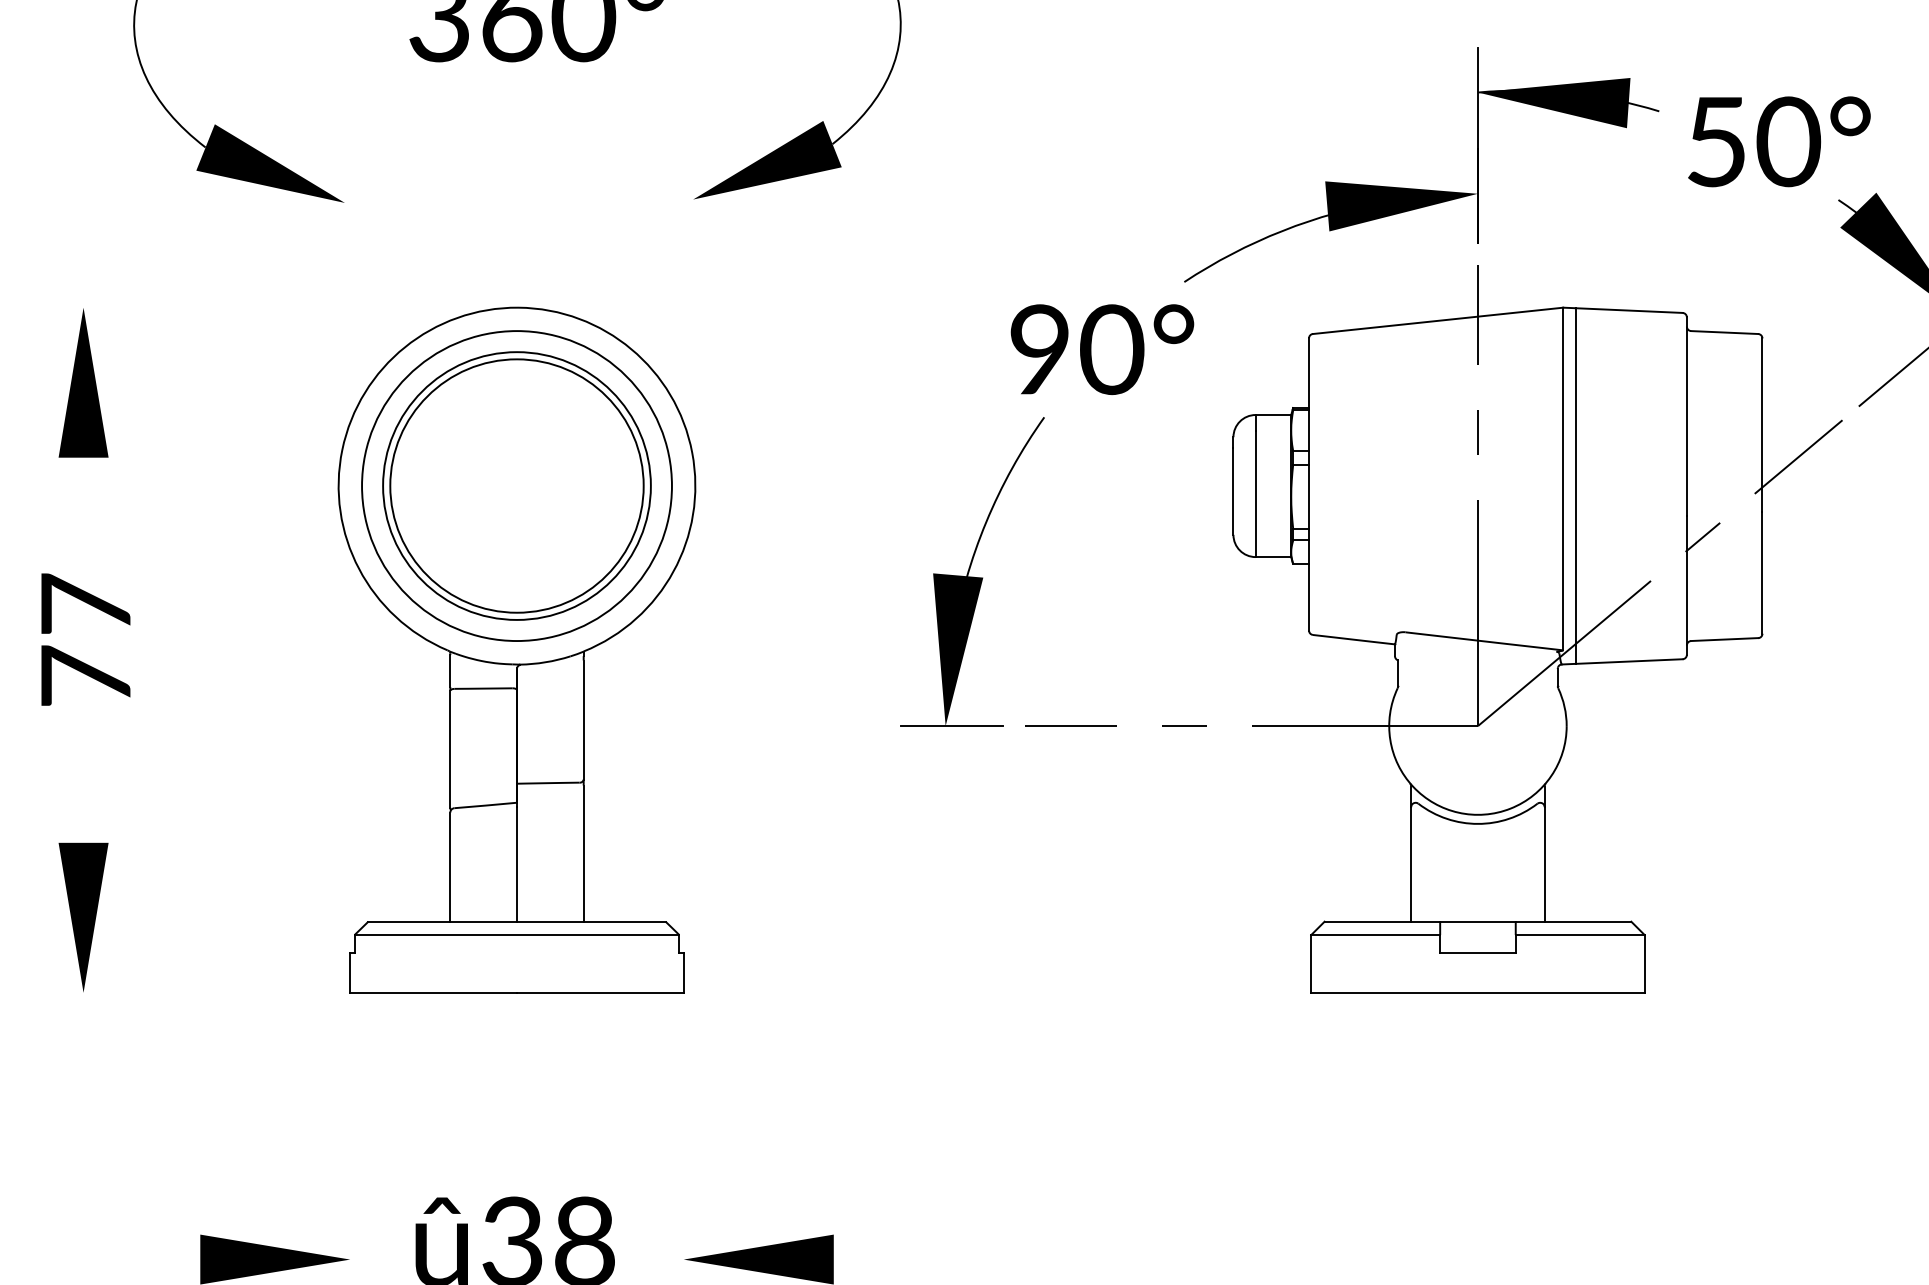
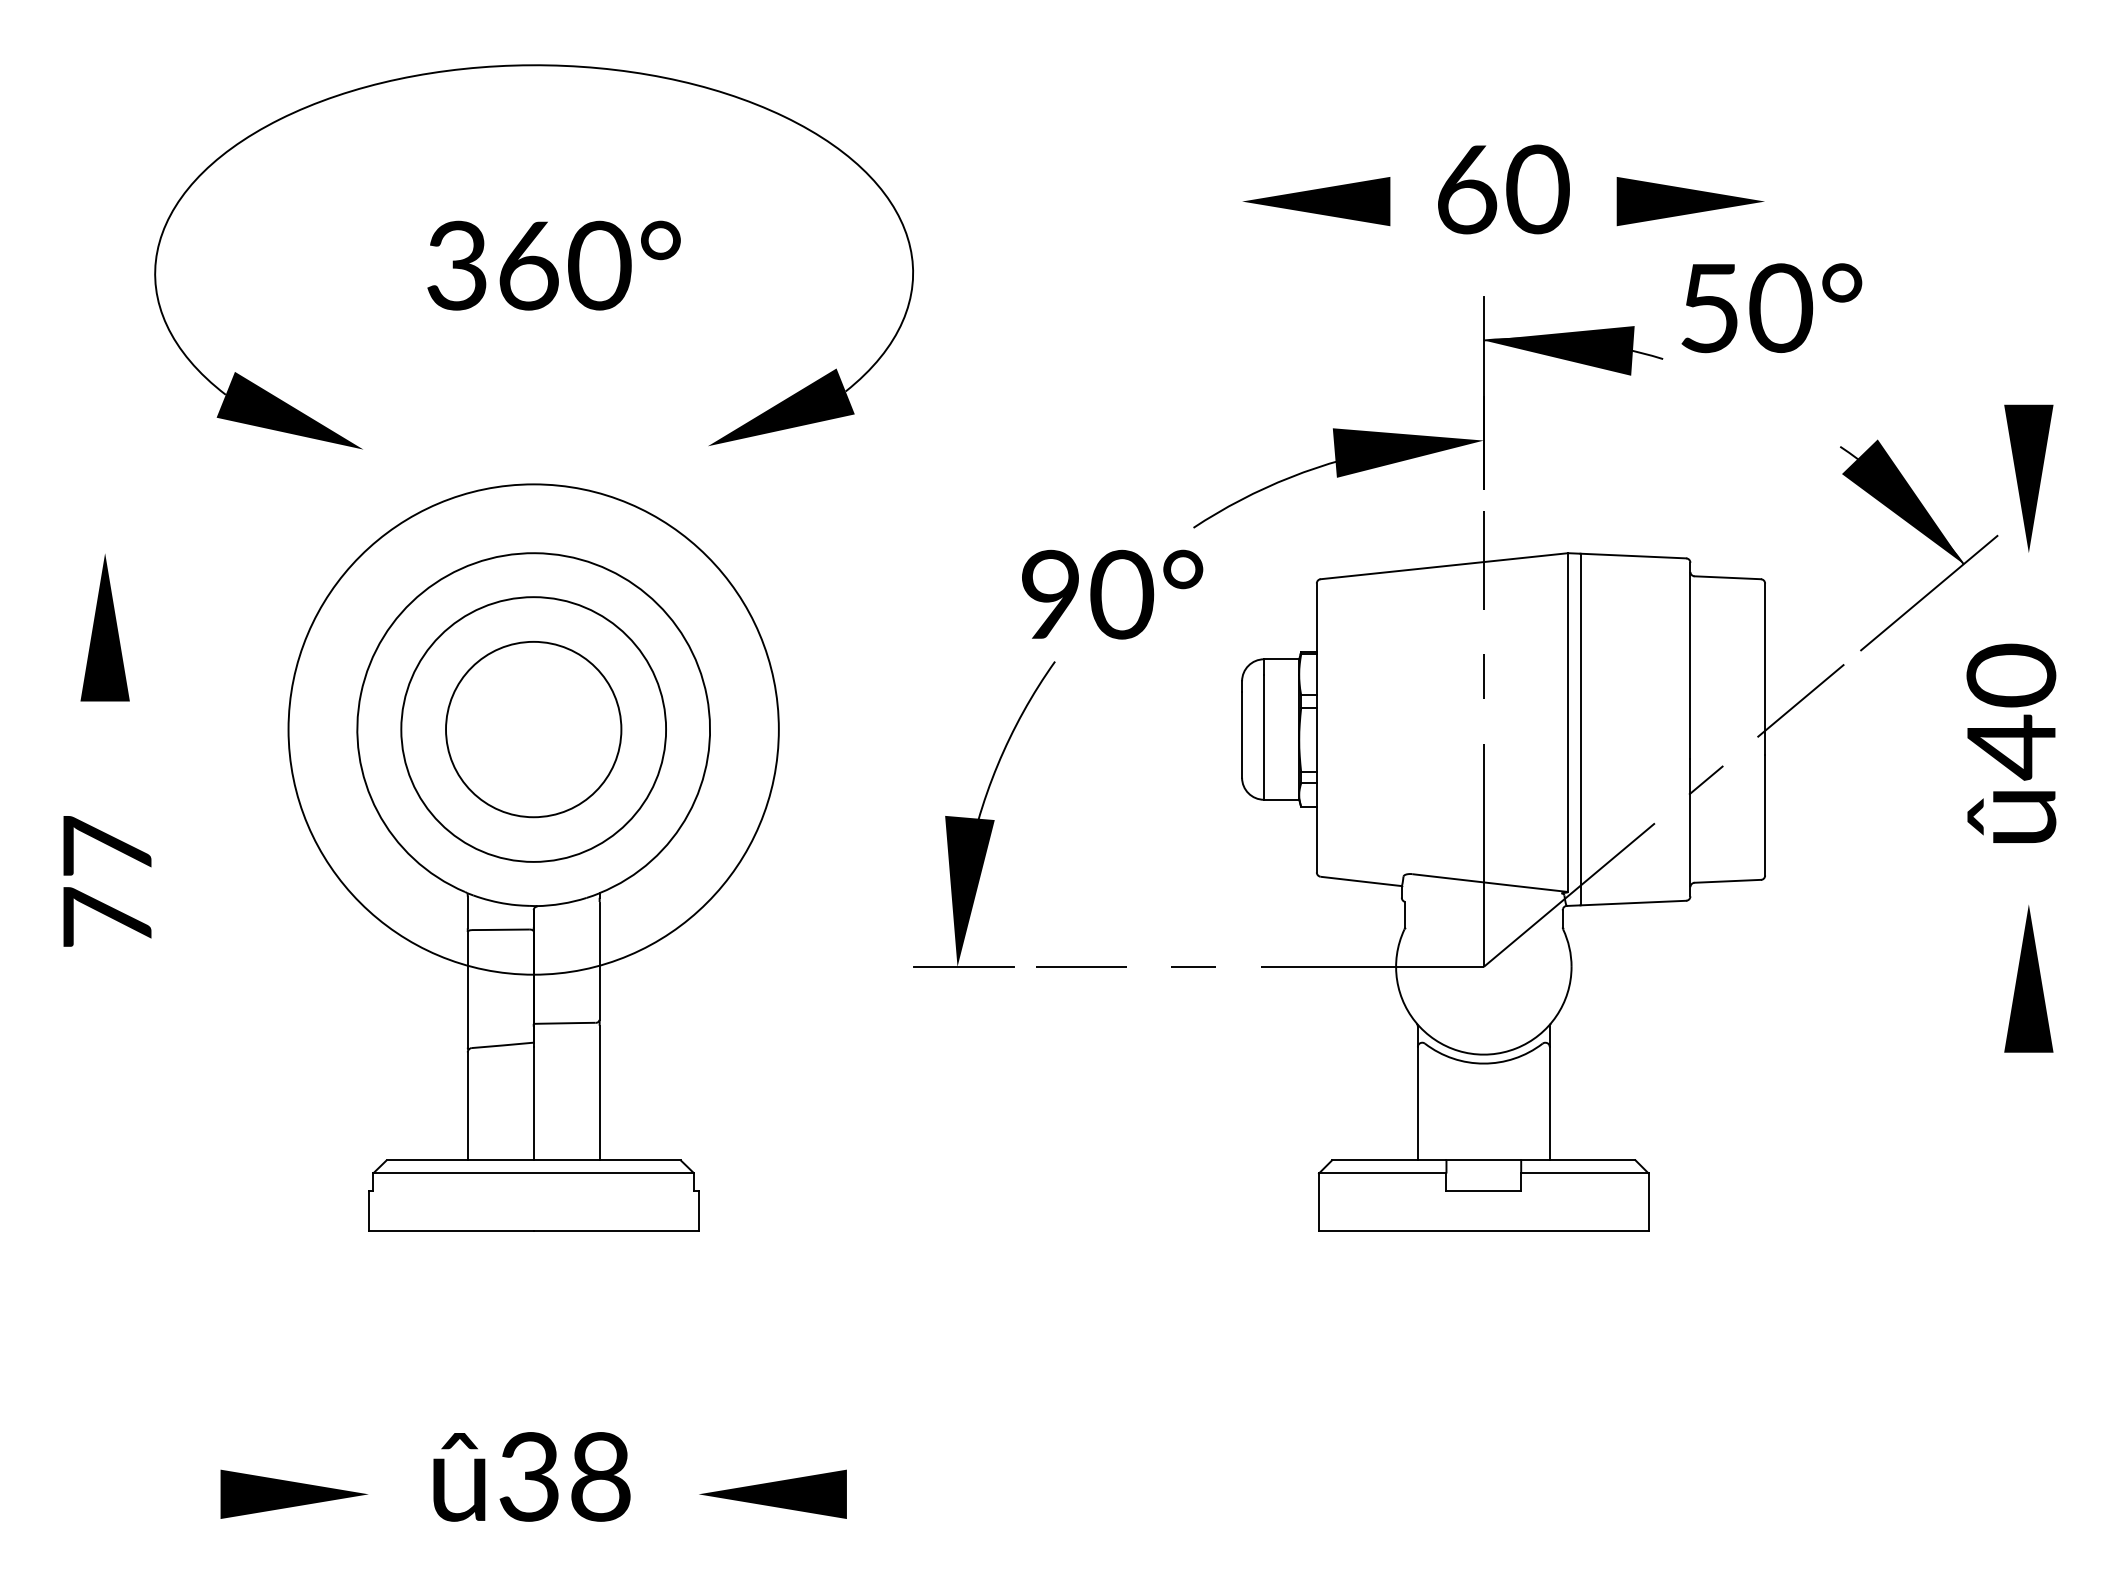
text: (1779, 142) -> (1771, 308), moved
circle: (516, 486) -> (533, 729), size x0.7
circle: (516, 486) -> (533, 729), size x1.6
part: (82, 916) -> (104, 1155), removed

